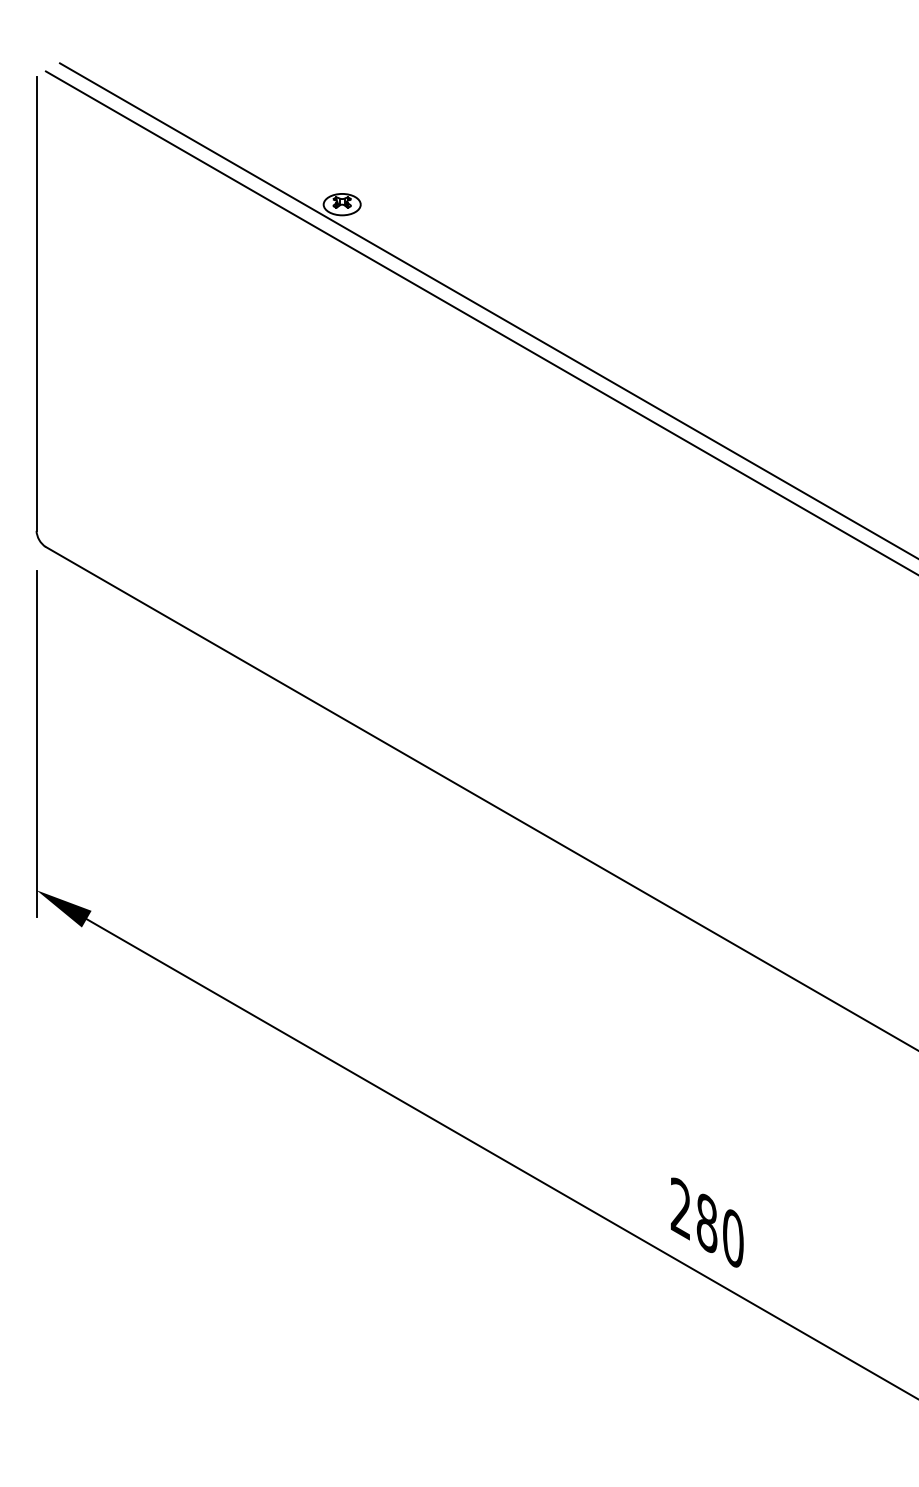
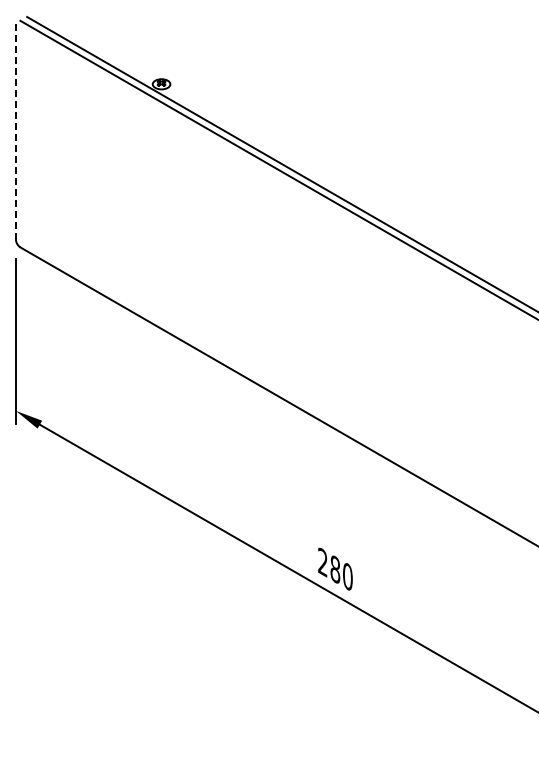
line: (35, 303) -> (15, 131), solid -> dashed

